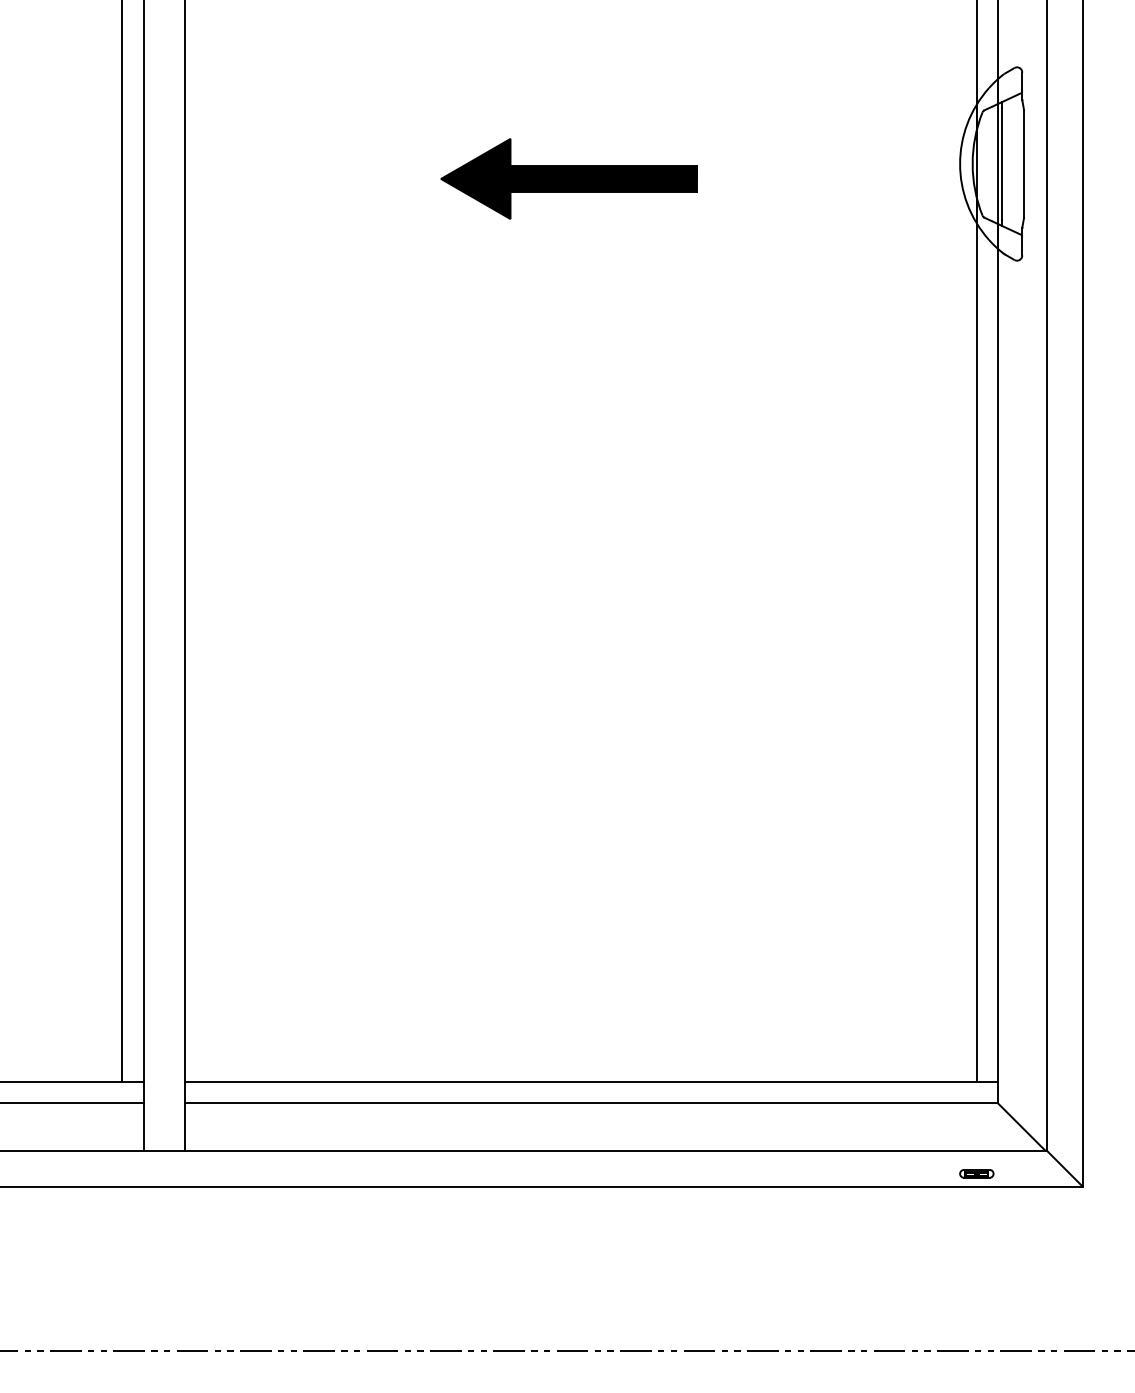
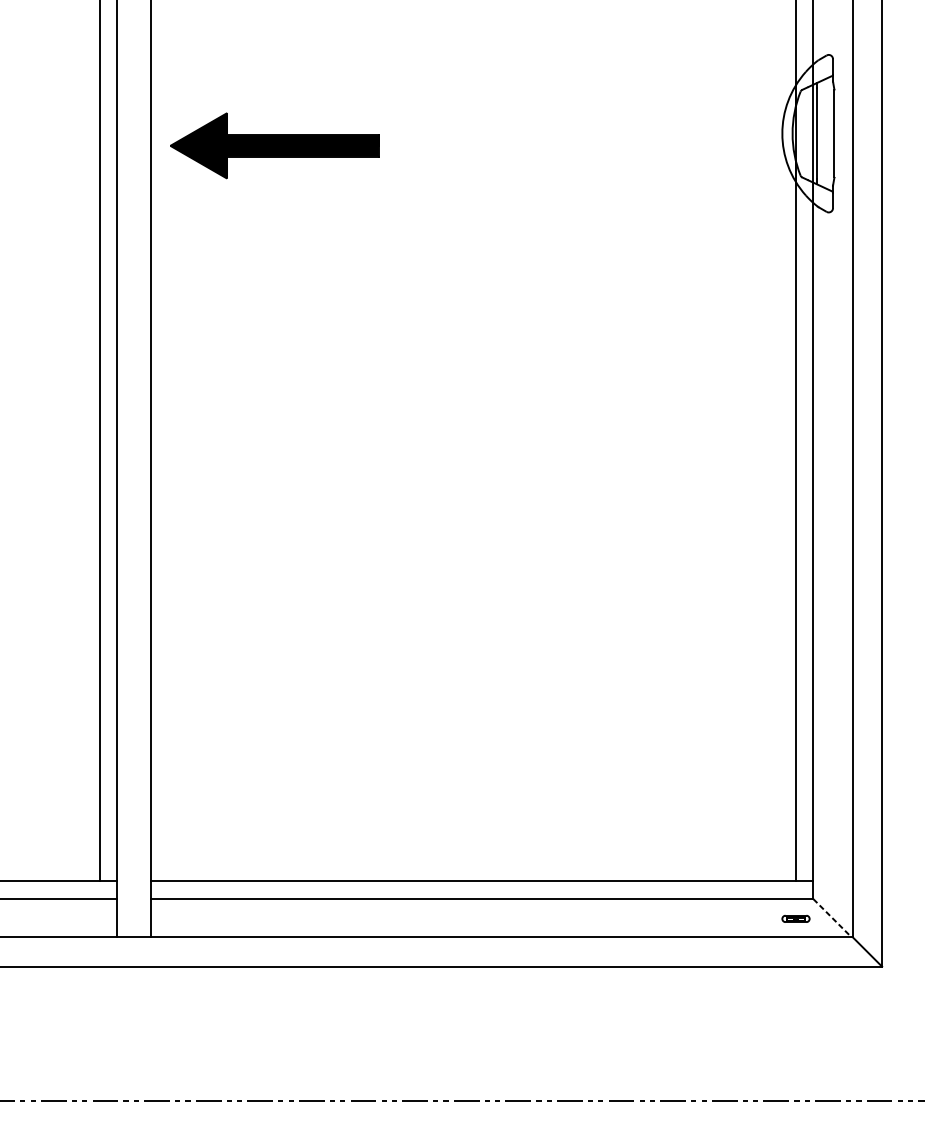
part: (568, 178) -> (274, 145), moved
line: (1022, 1127) -> (833, 918), solid -> dashed
part: (976, 1173) -> (795, 918), moved

